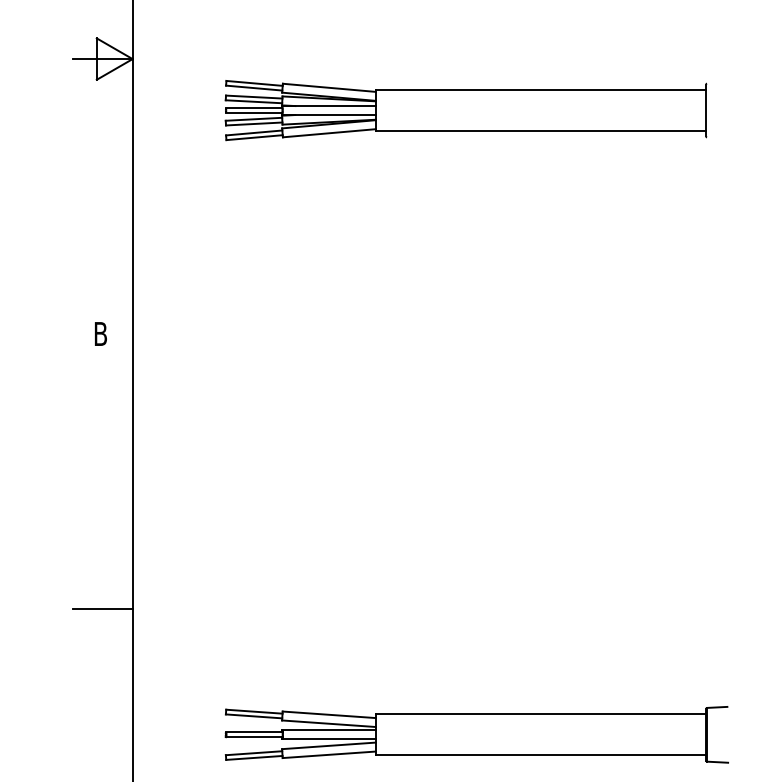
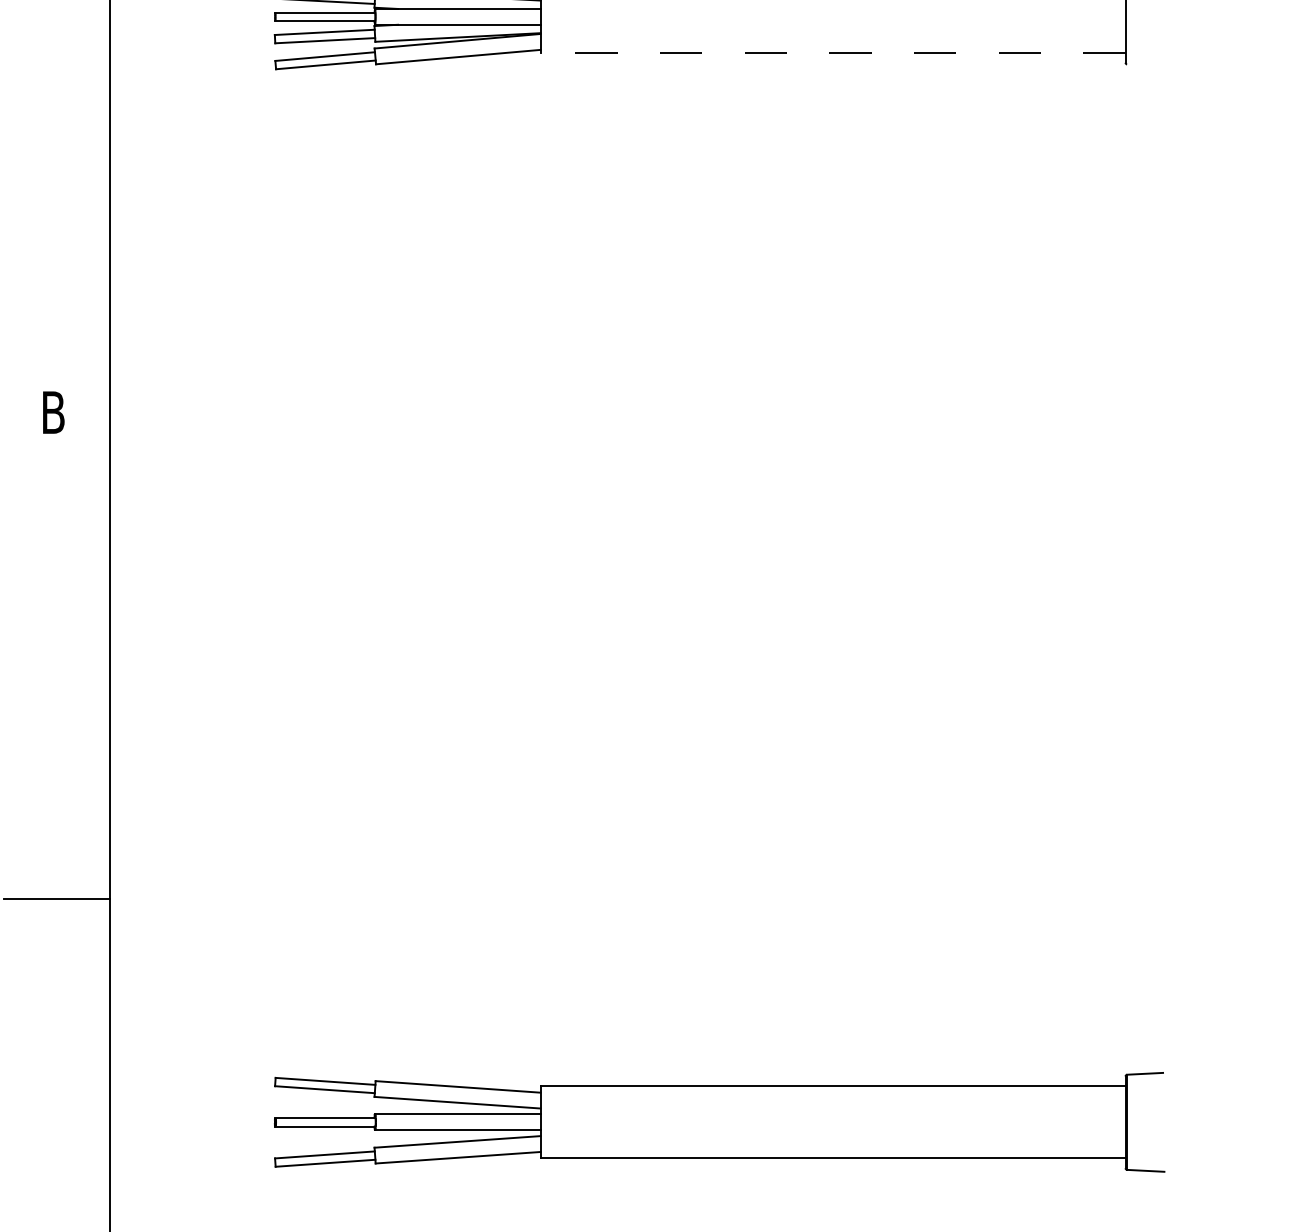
line: (540, 130) -> (832, 52), solid -> dashed

